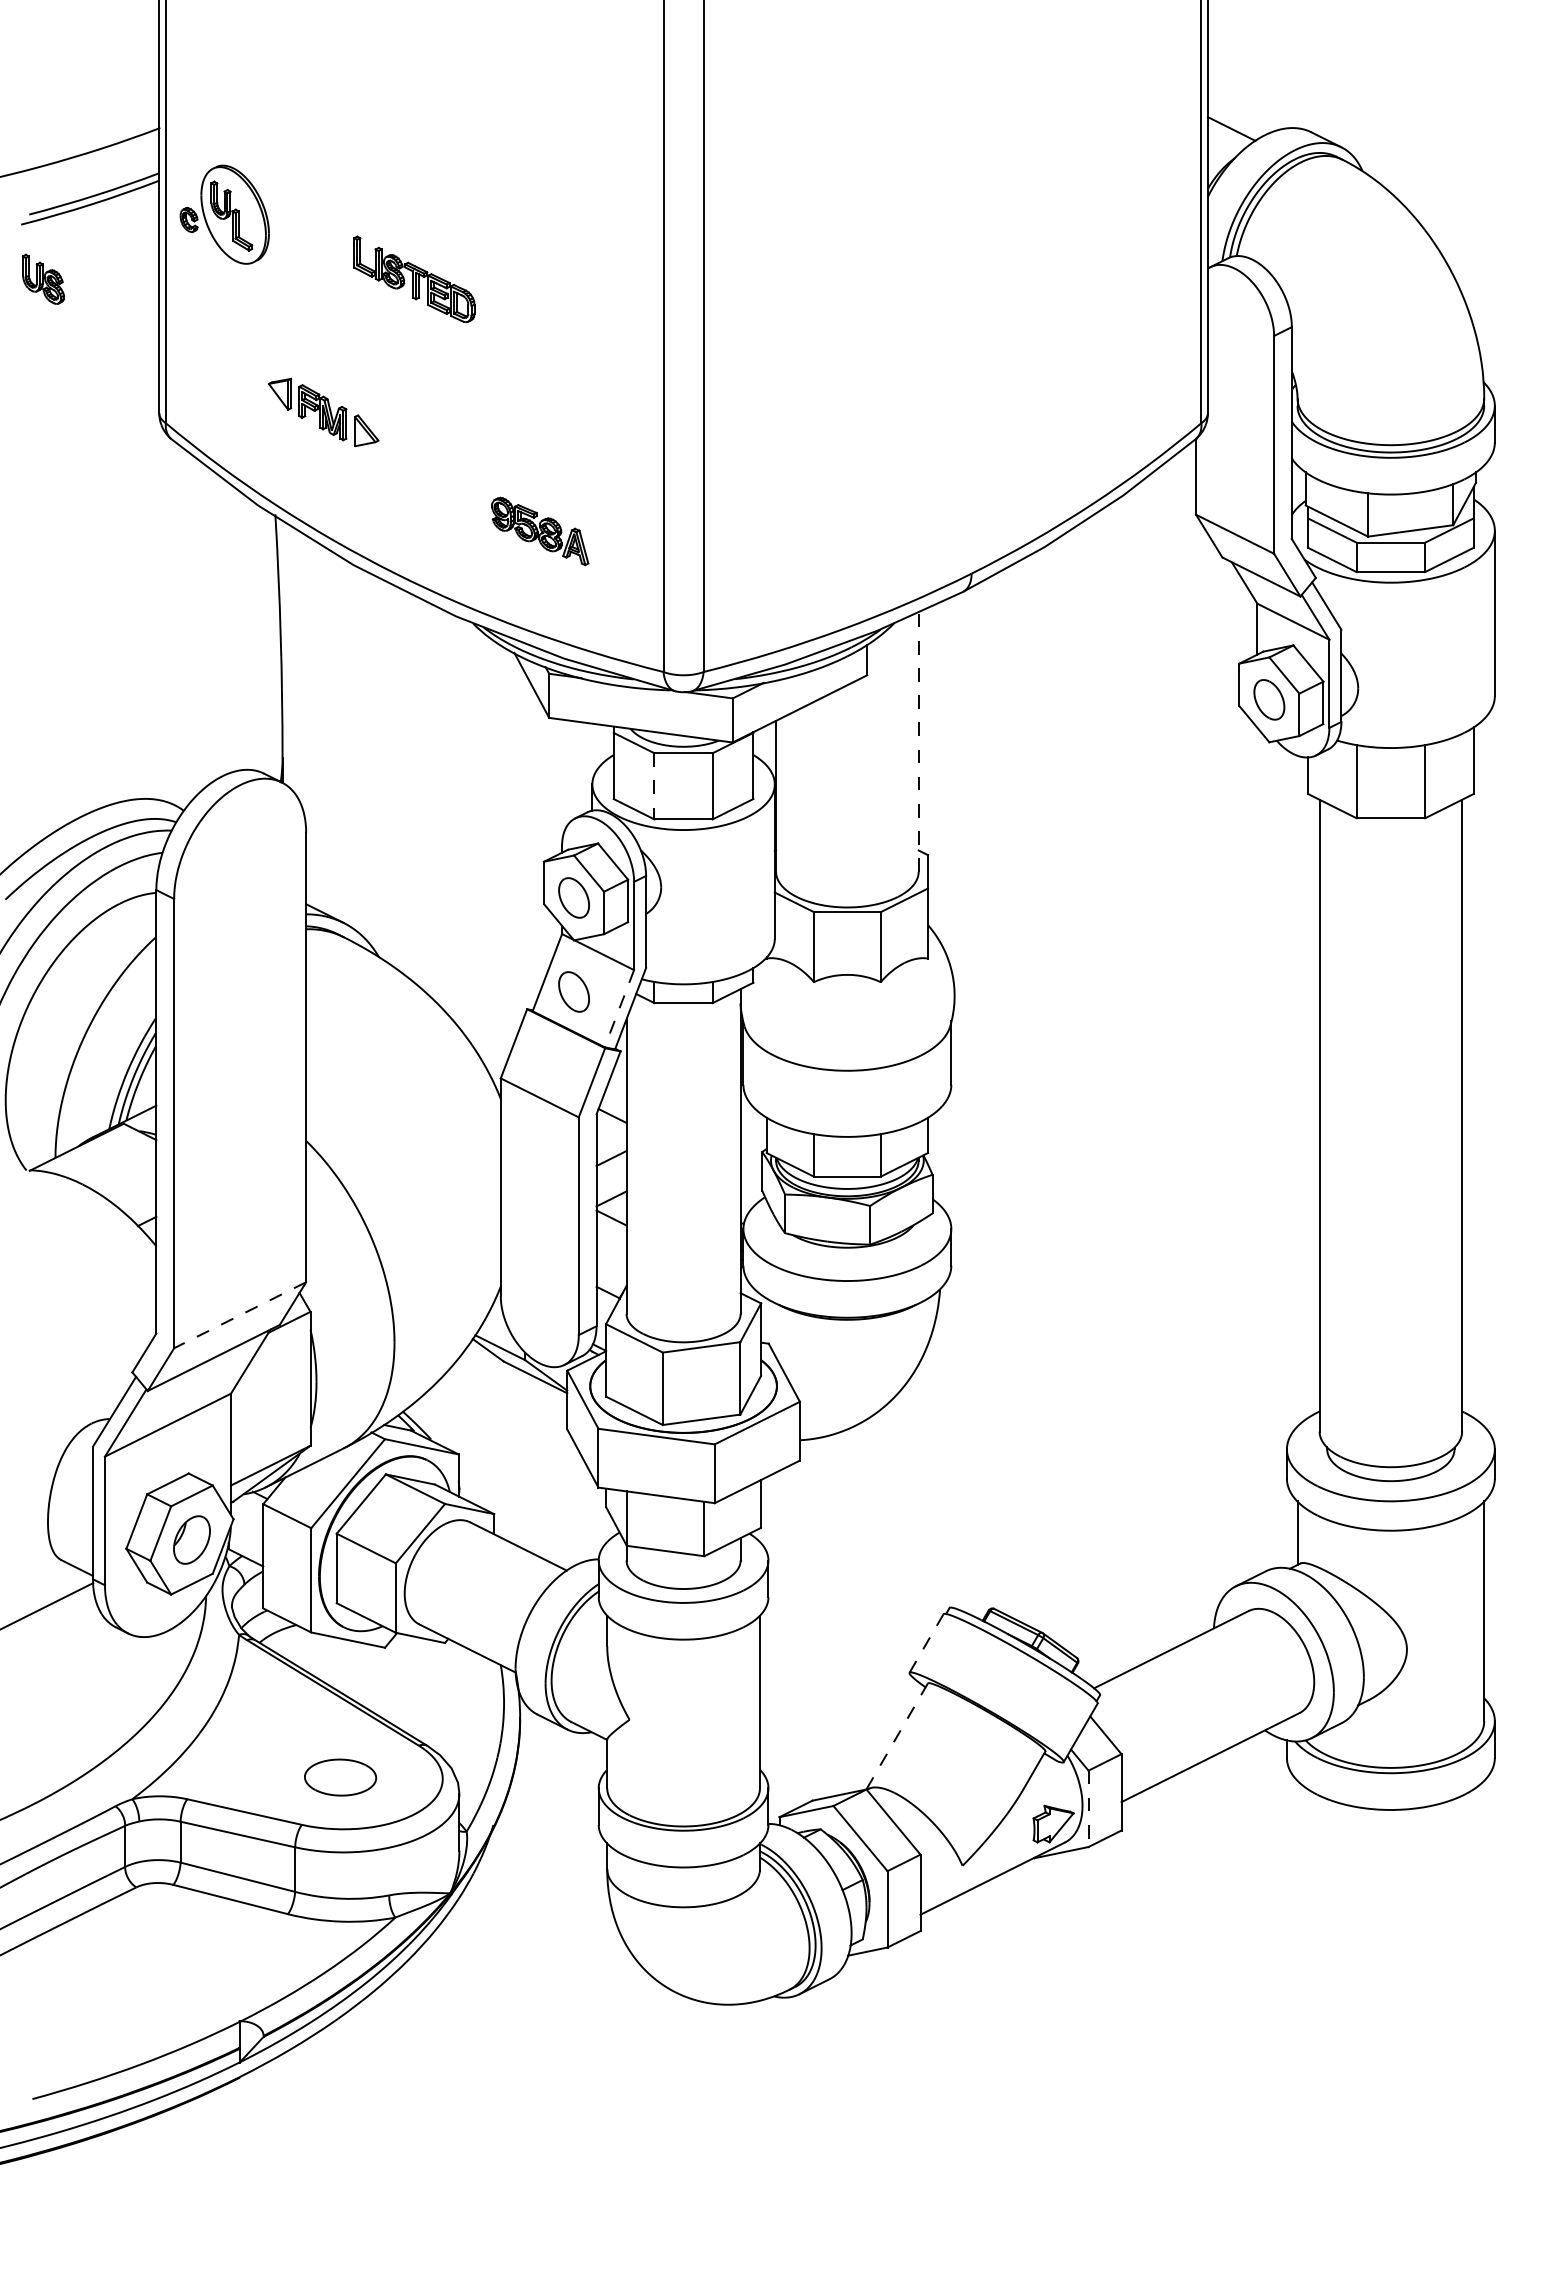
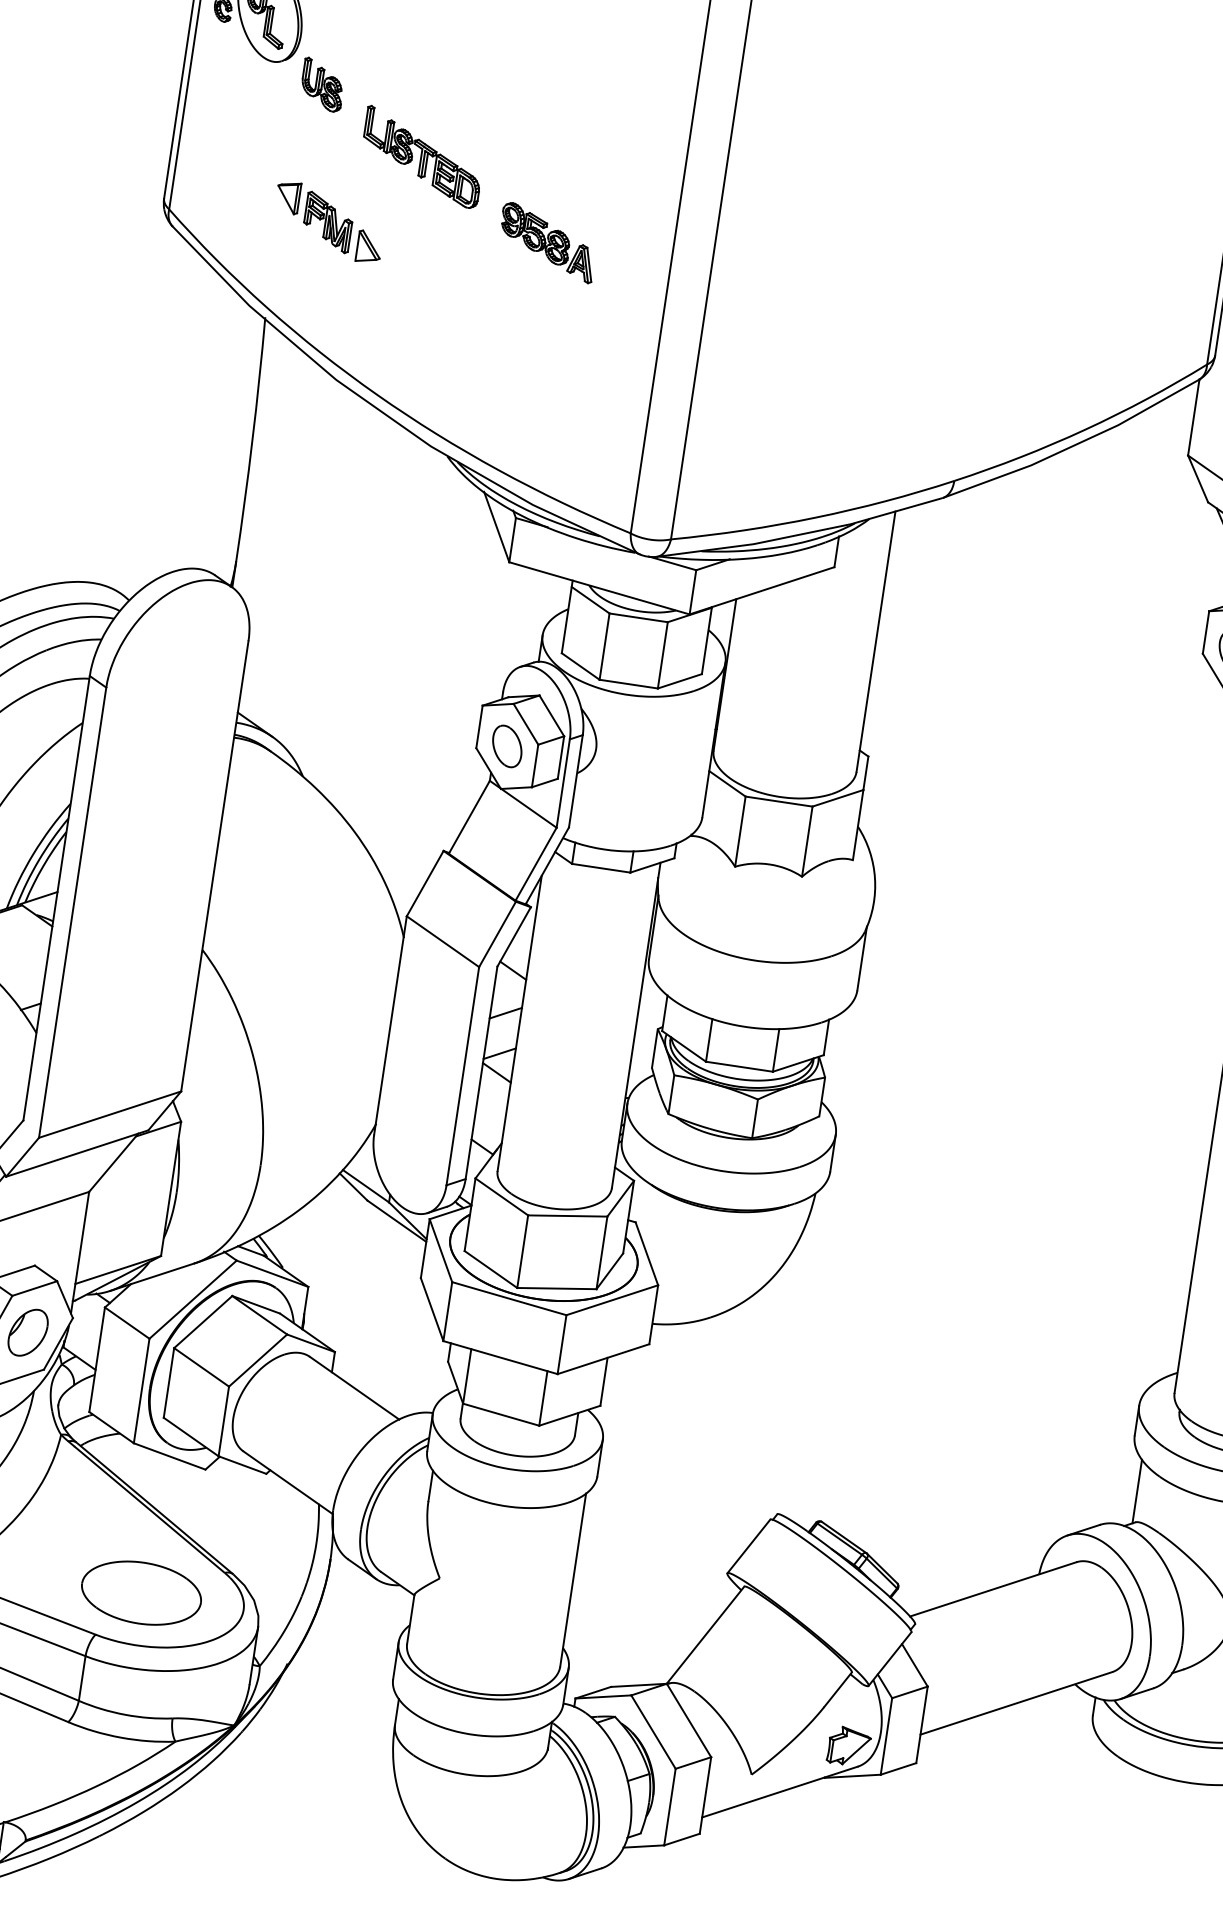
part: (42, 278) -> (321, 84), moved
part: (414, 278) -> (422, 156), moved
part: (540, 531) -> (548, 242), moved
line: (918, 741) -> (875, 641), dashed -> solid
line: (654, 786) -> (604, 646), dashed -> solid
part: (573, 991) -> (492, 840), removed
line: (619, 1009) -> (536, 865), dashed -> solid
line: (240, 1315) -> (110, 1114), dashed -> solid
line: (926, 1643) -> (748, 1546), dashed -> solid
line: (896, 1736) -> (704, 1635), dashed -> solid
part: (340, 1777) -> (141, 1592), size x1.67
line: (1088, 1809) -> (886, 1737), dashed -> solid

